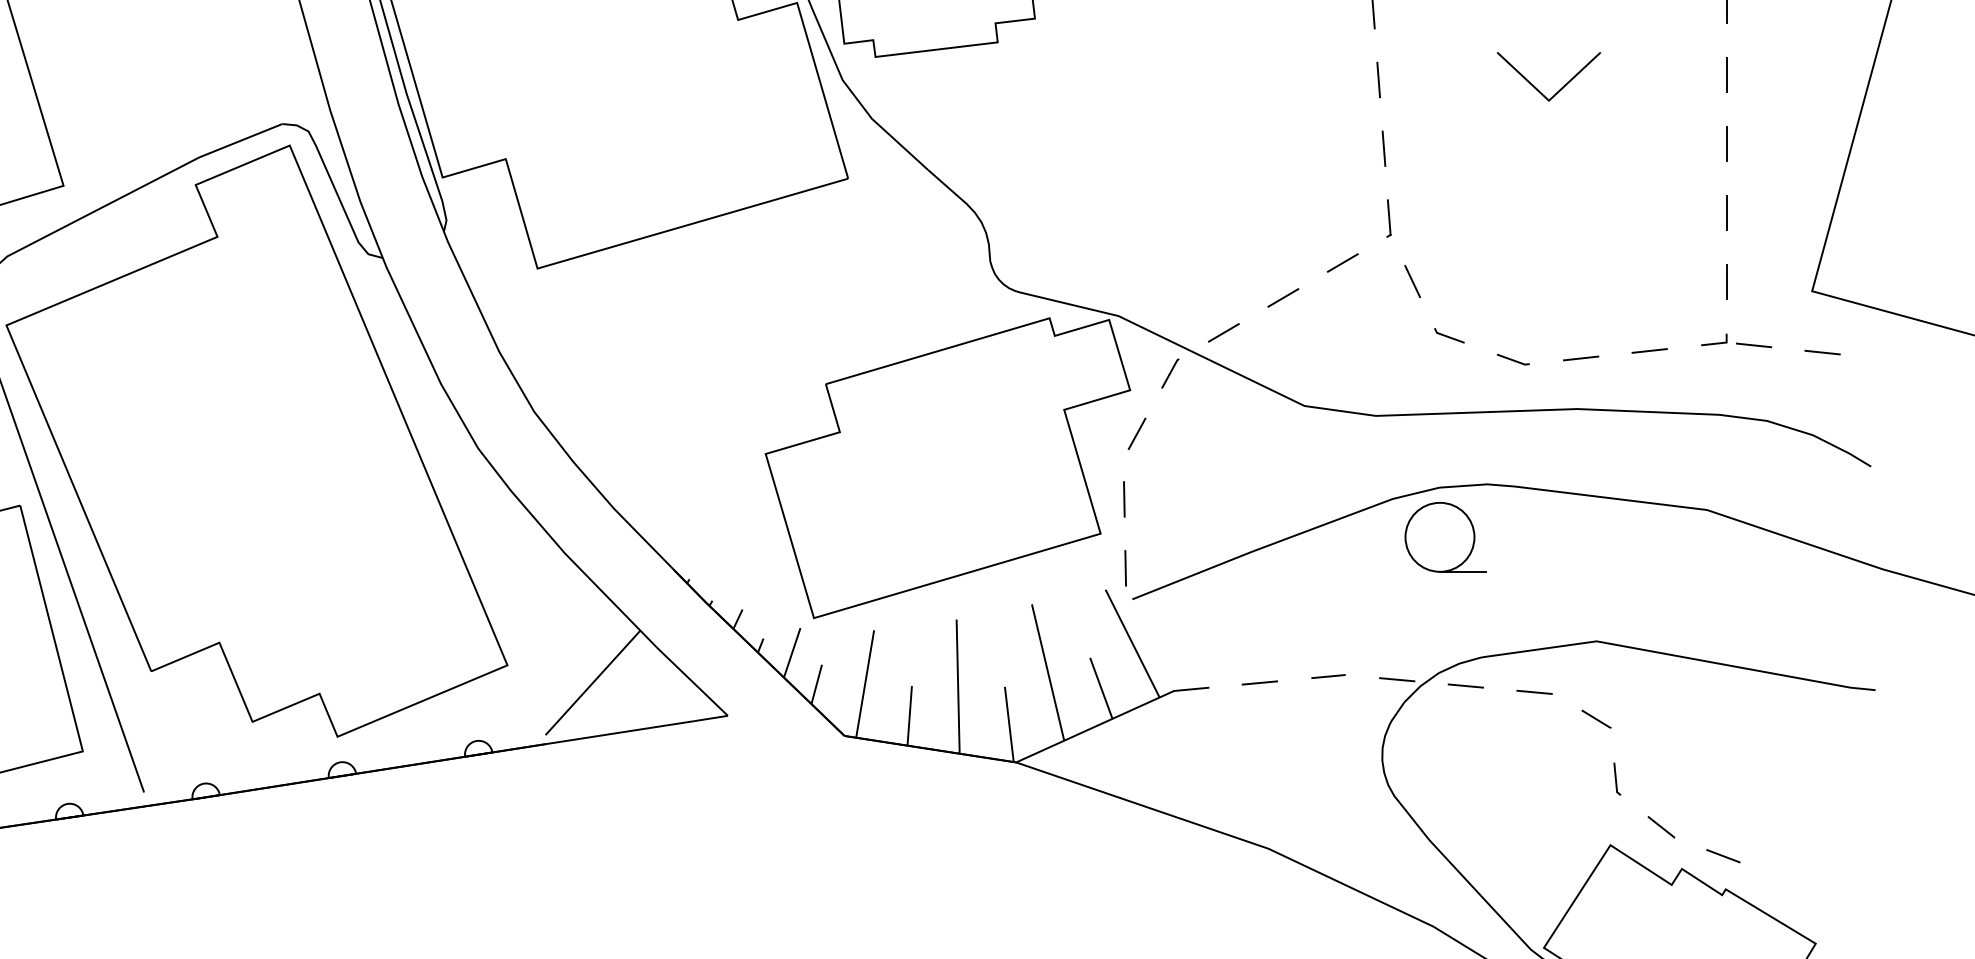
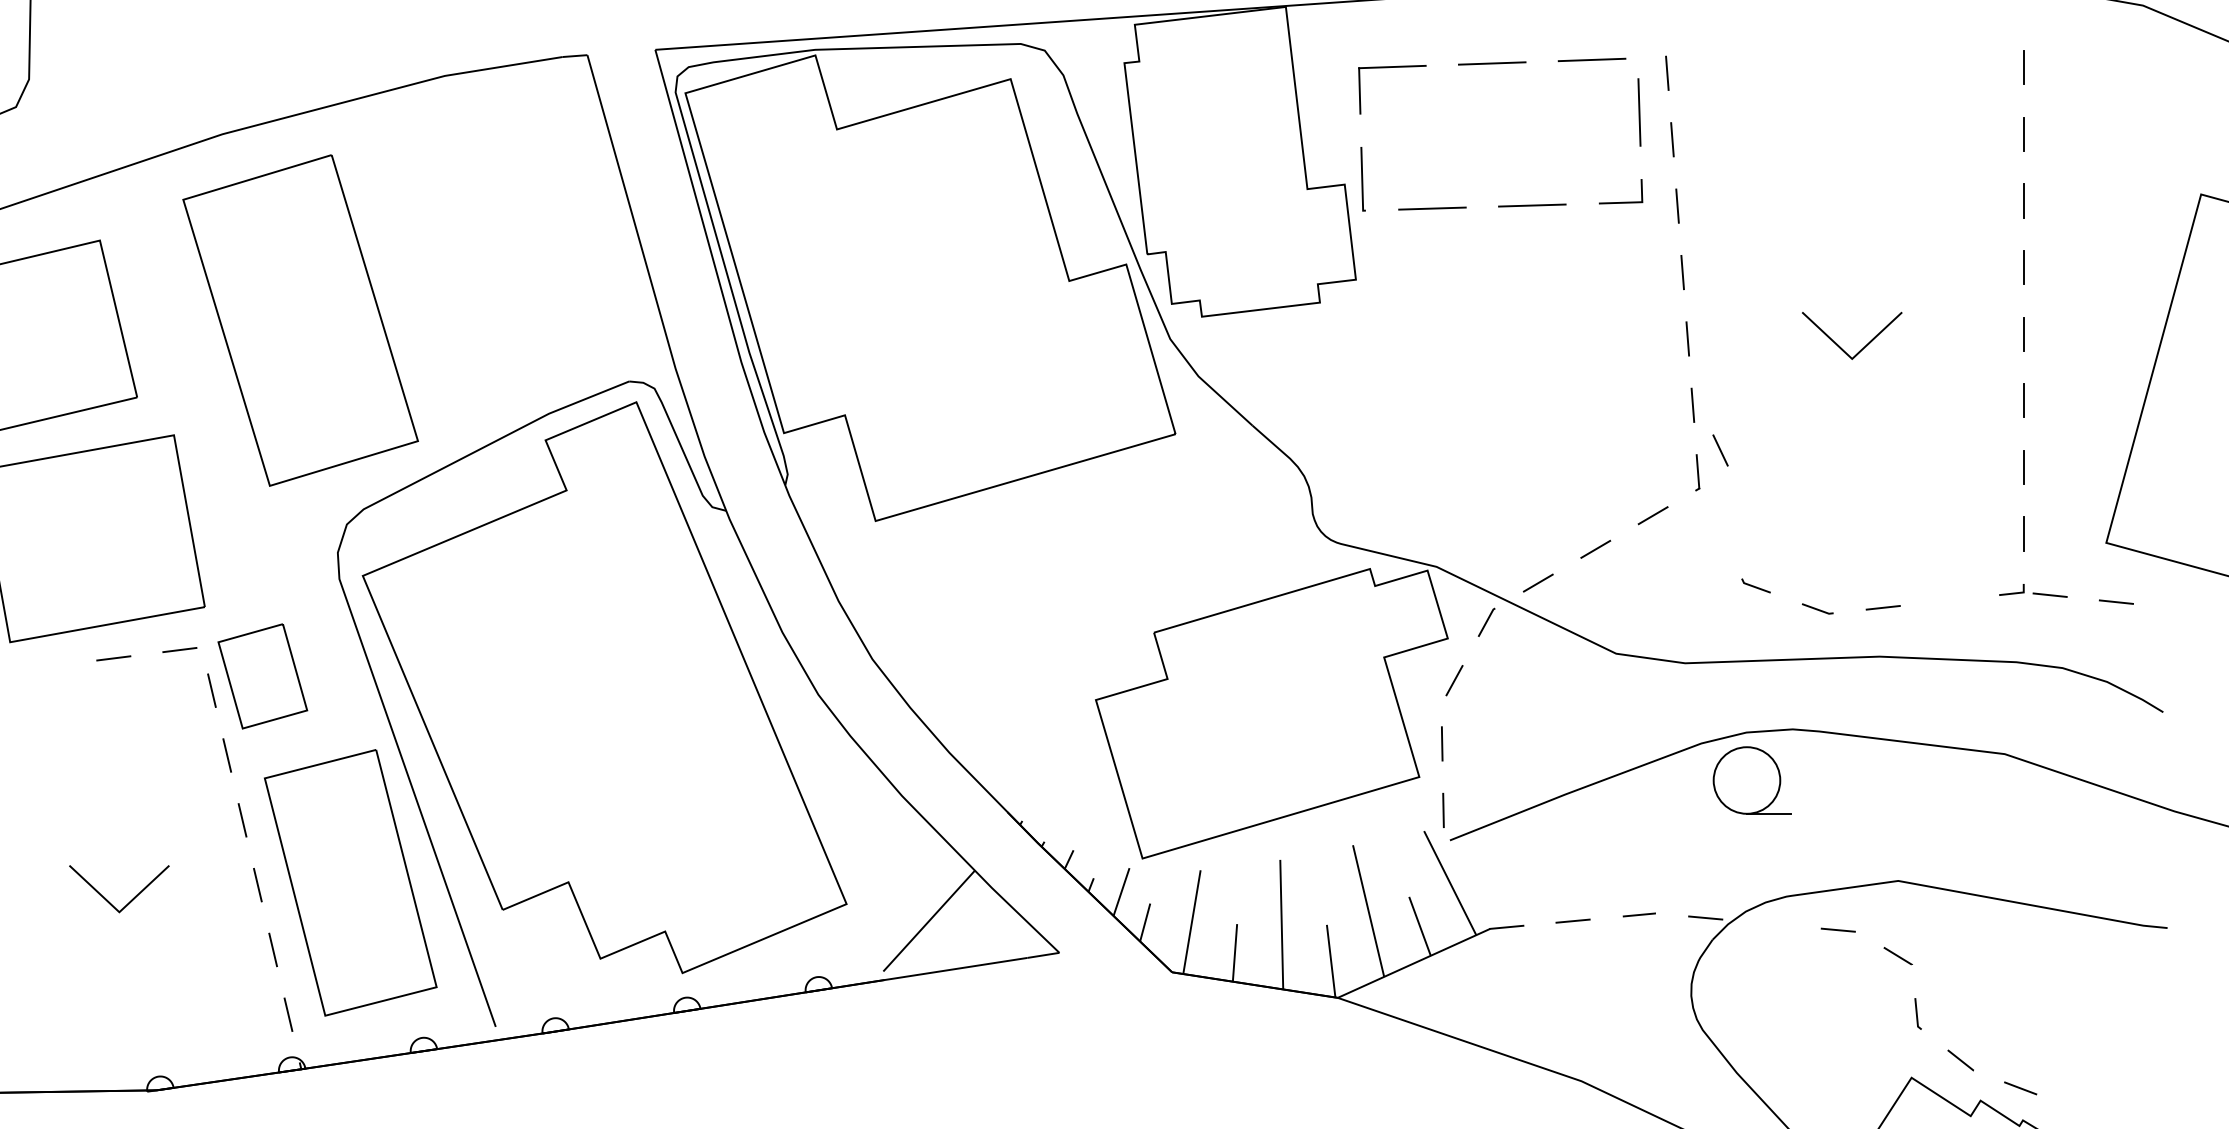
line: (1412, 281) -> (1720, 450), moved
line: (1649, 350) -> (1949, 600), removed
line: (1465, 685) -> (1771, 923), removed

